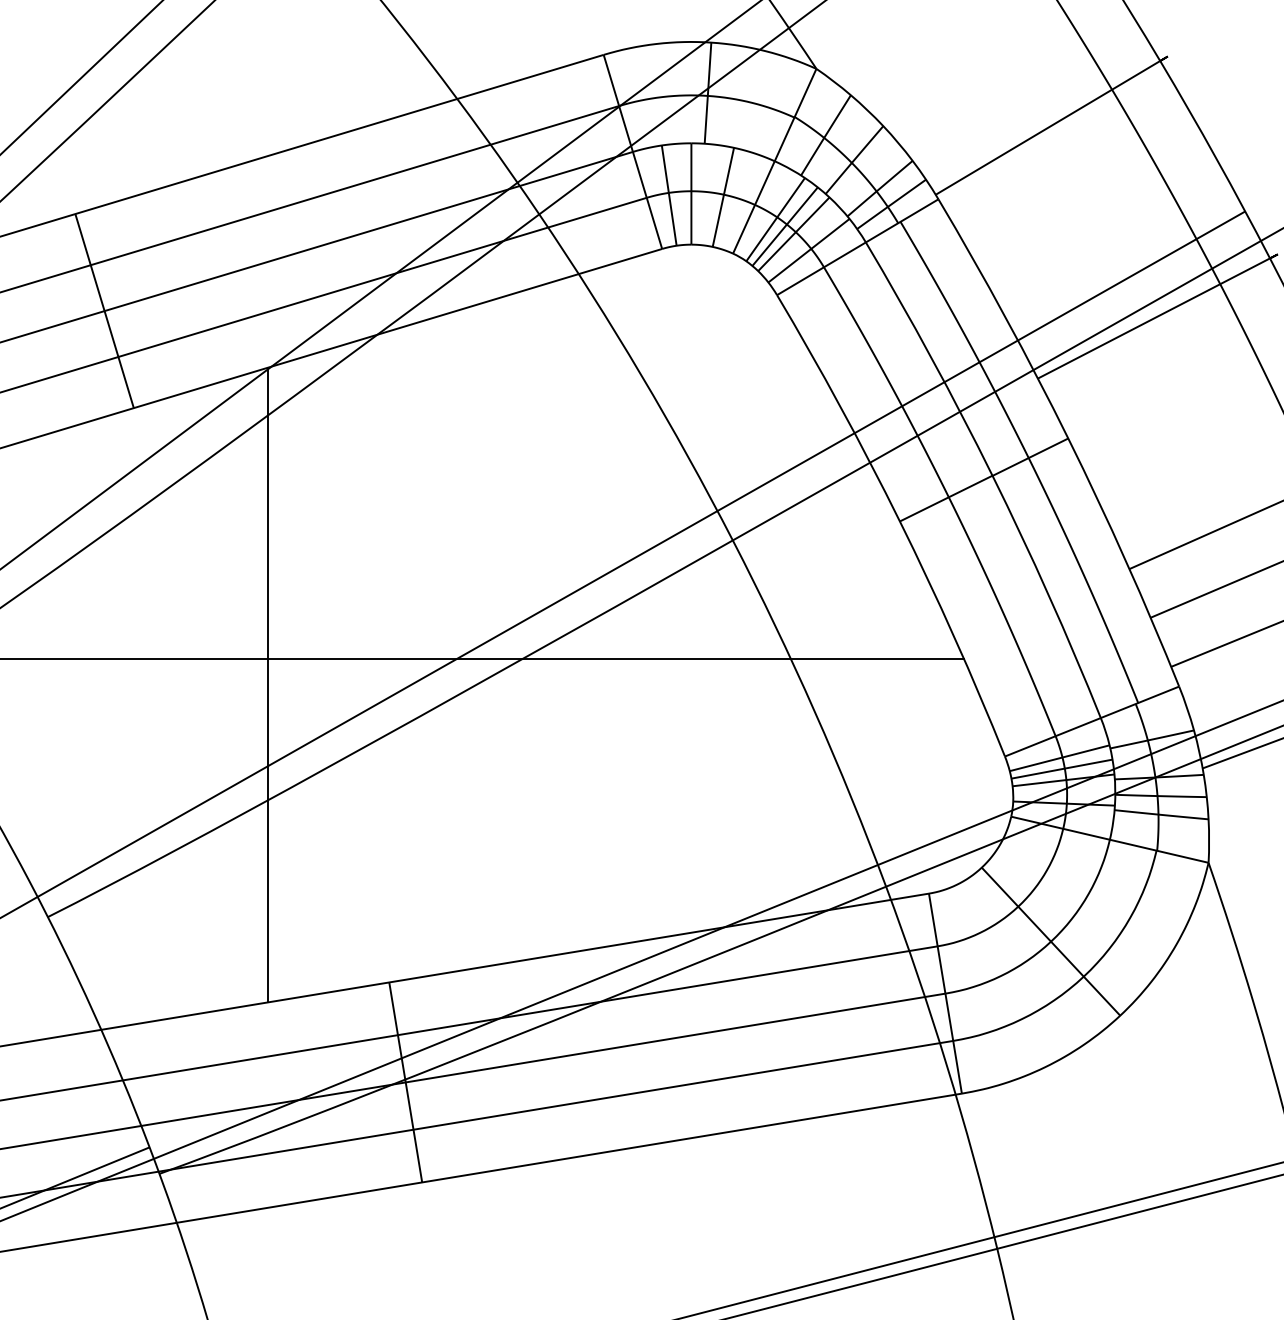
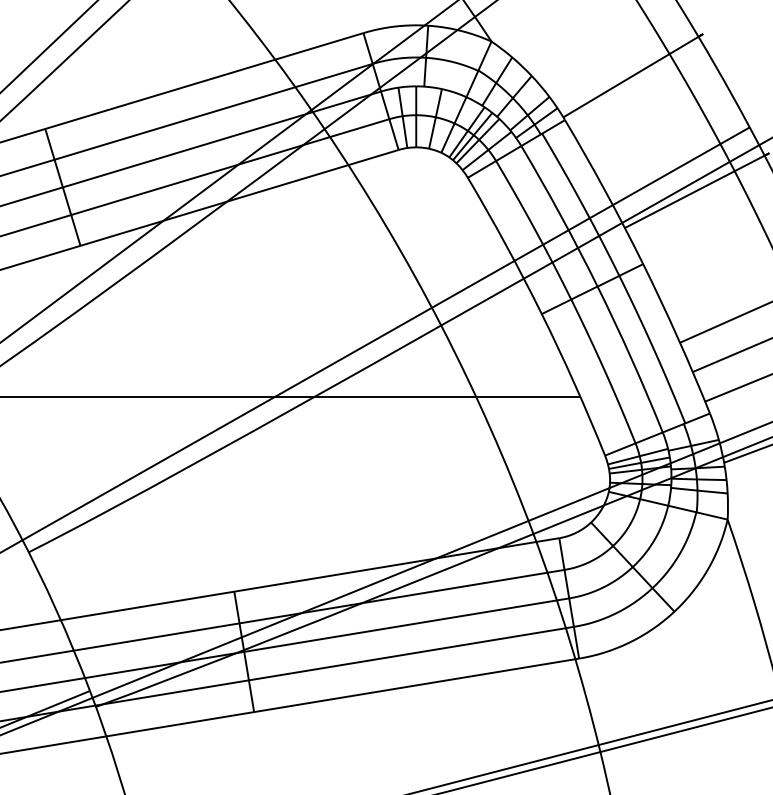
line: (268, 684) -> (161, 412), removed

